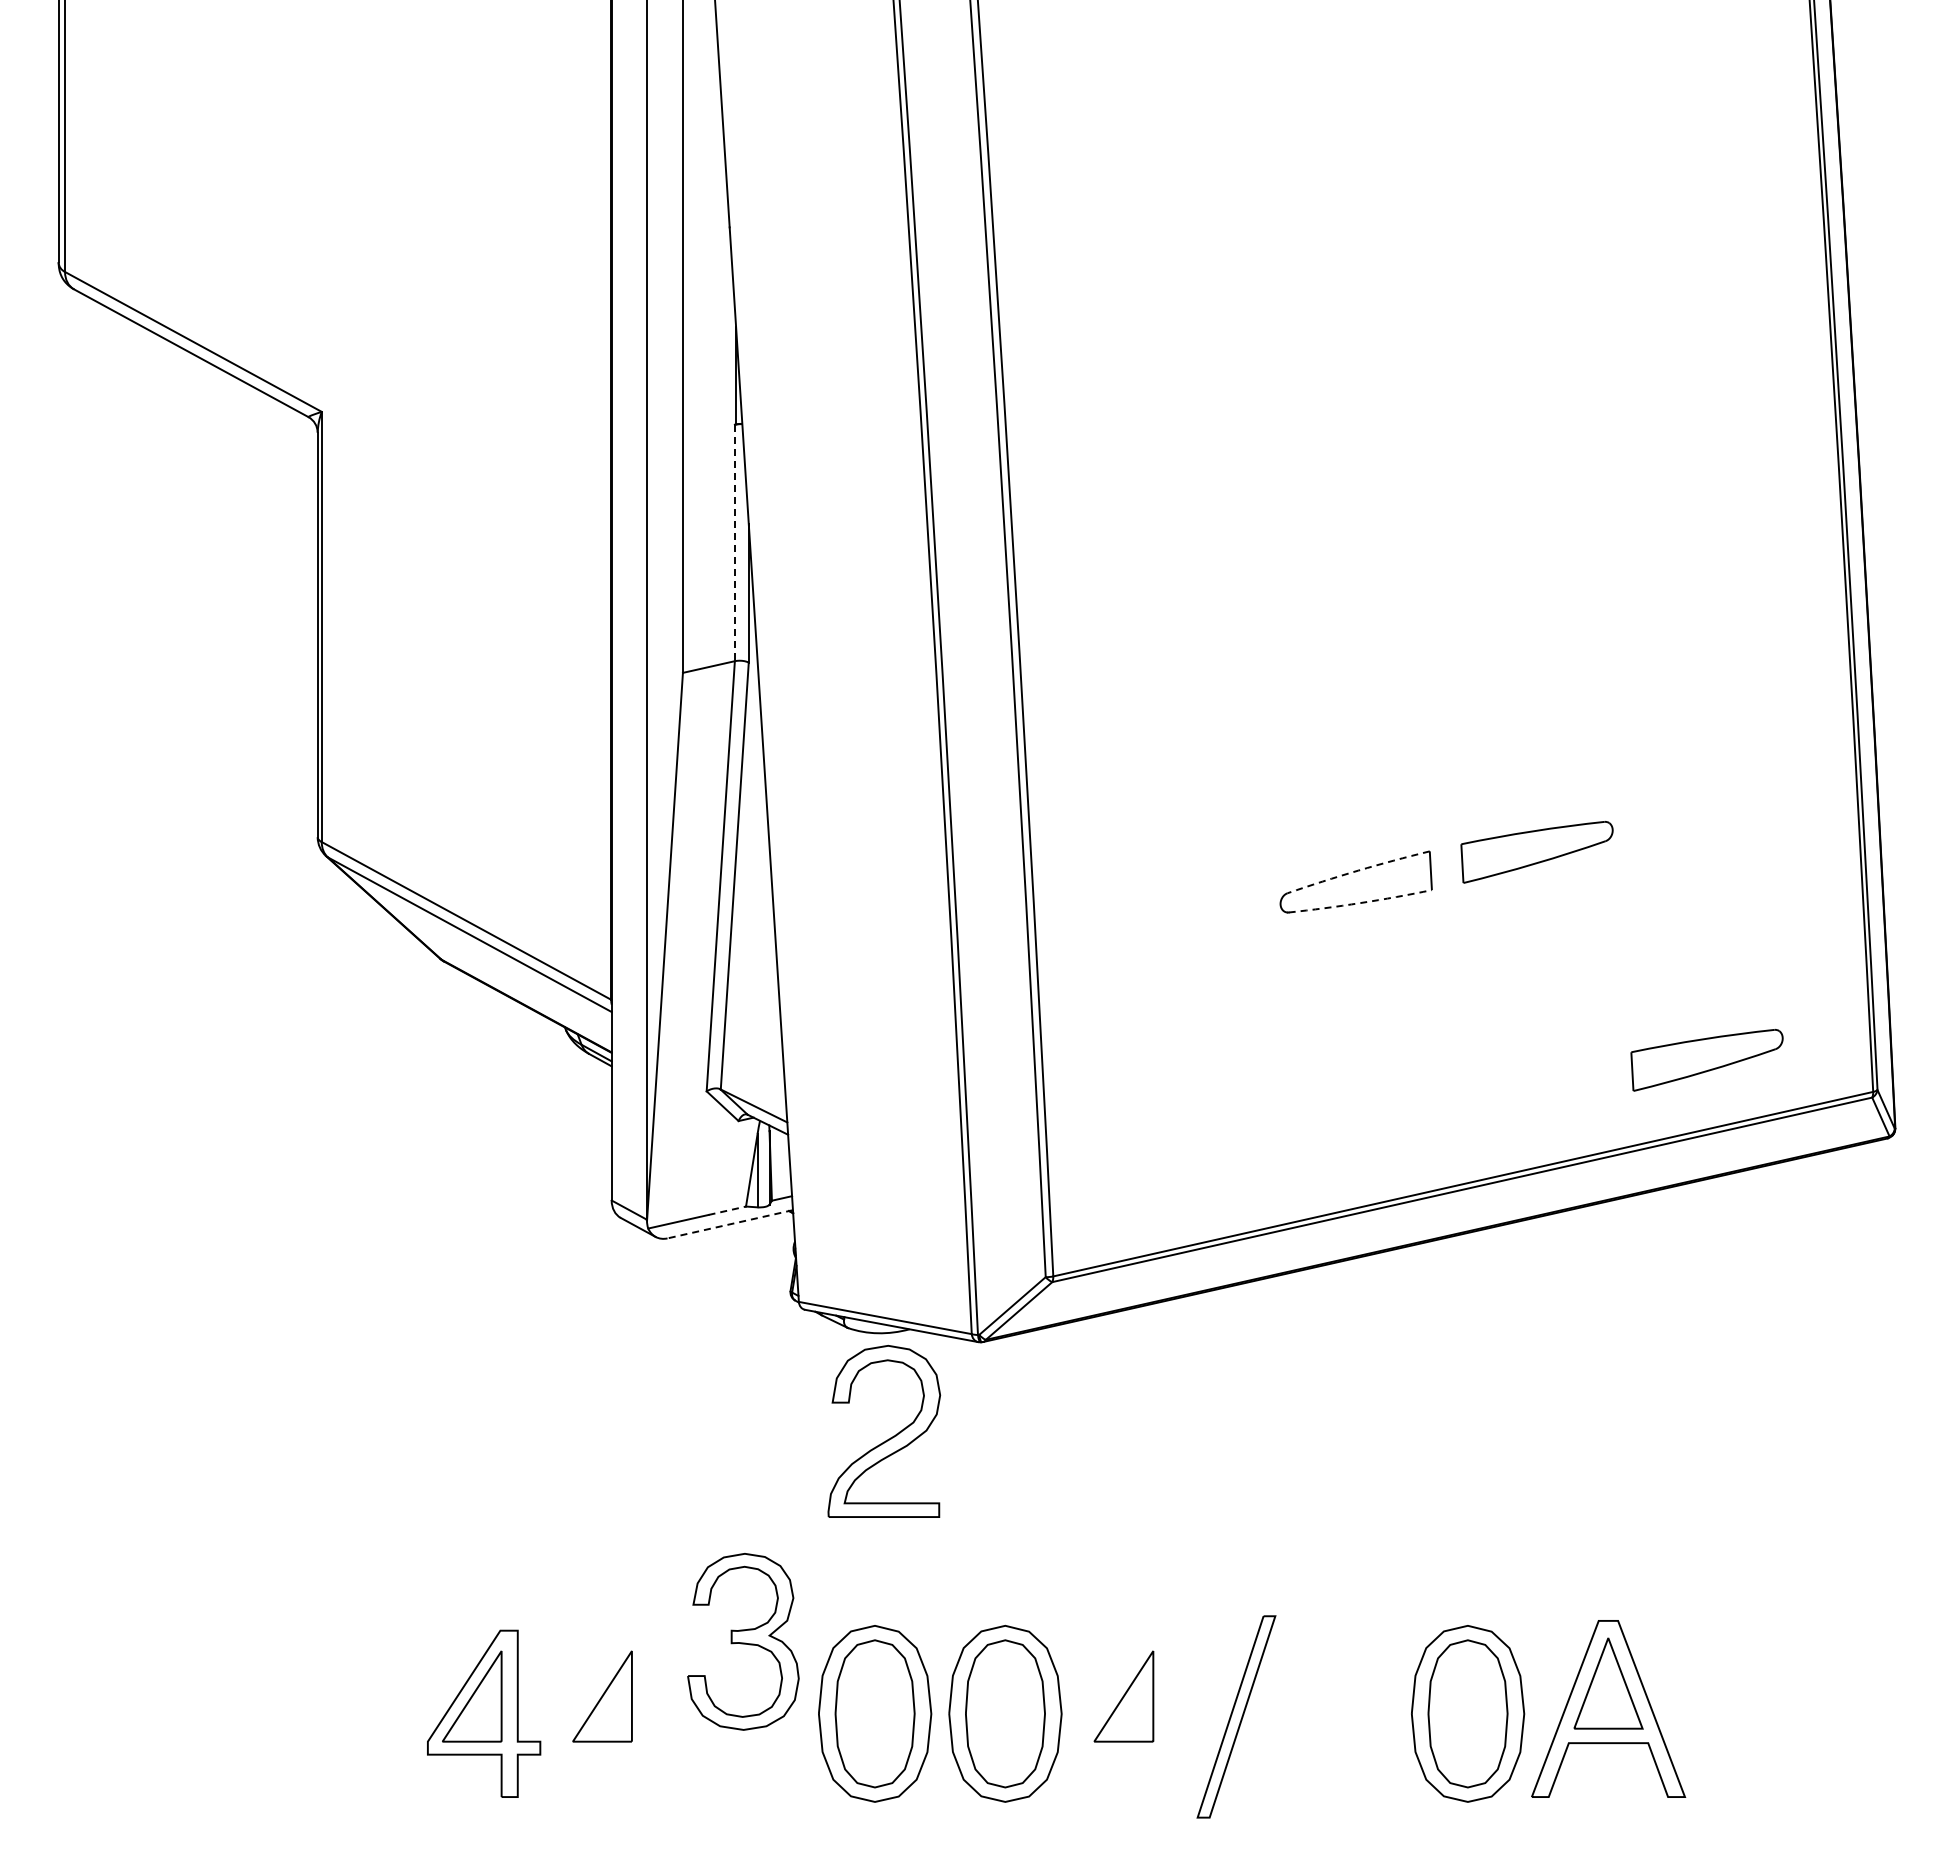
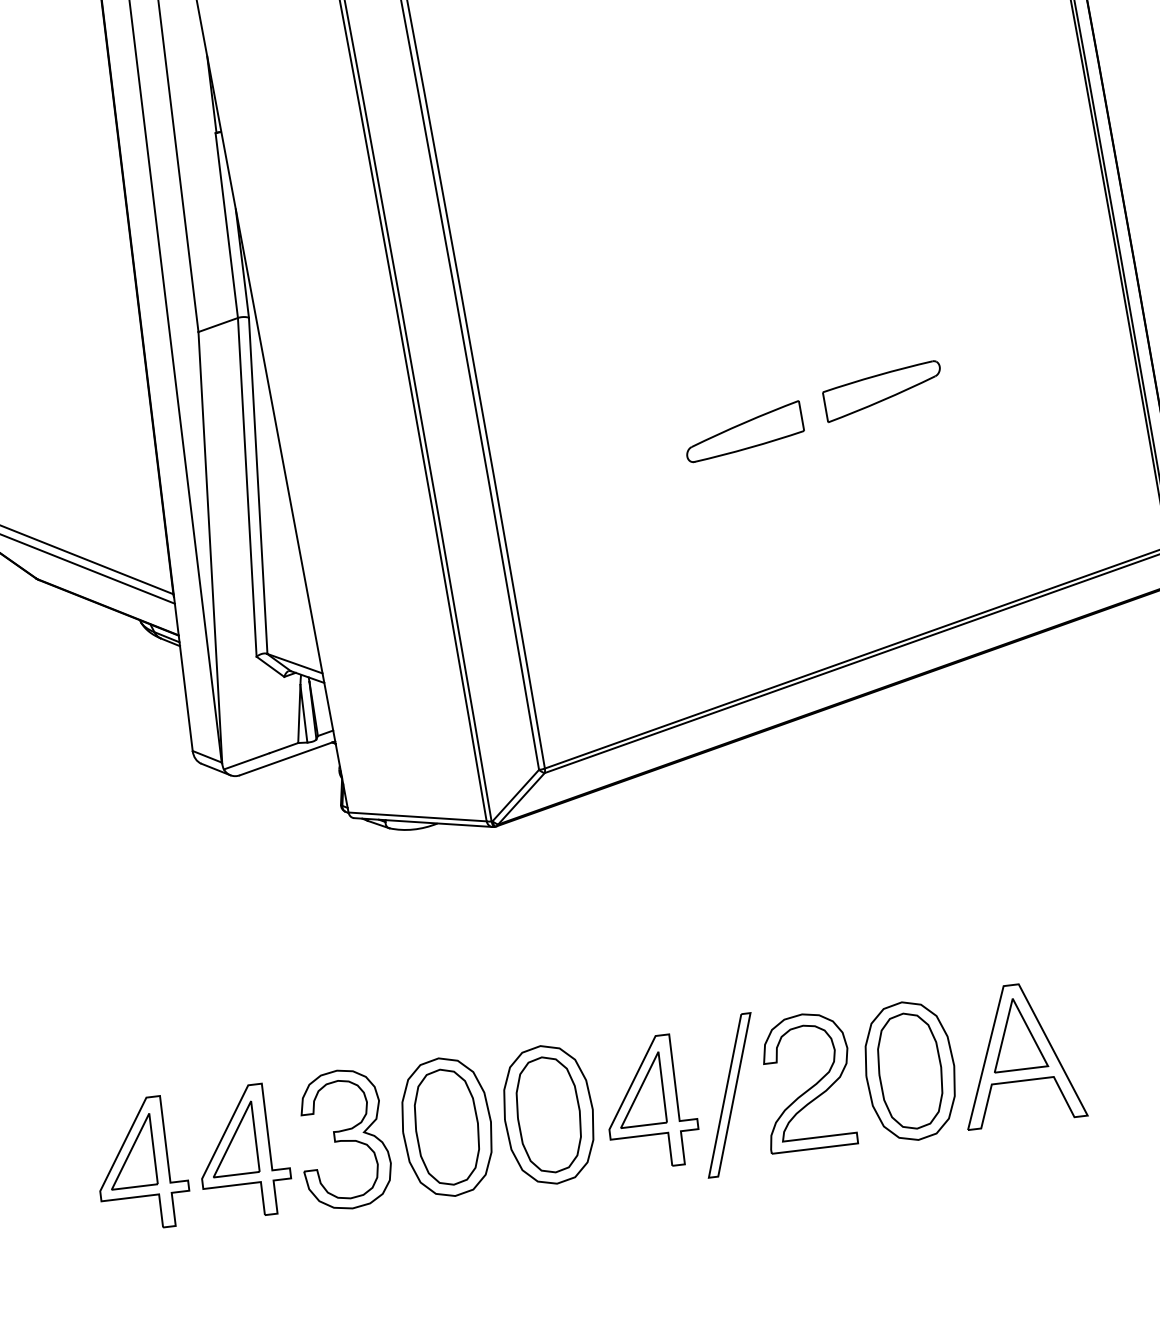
line: (734, 543) -> (226, 226), dashed -> solid
arc: (1358, 870) -> (744, 422), dashed -> solid
arc: (1360, 903) -> (749, 448), dashed -> solid
part: (1706, 1060) -> (1034, 538), removed
line: (727, 1210) -> (284, 747), dashed -> solid
line: (729, 1224) -> (287, 758), dashed -> solid
part: (888, 1438) -> (811, 1086), moved
part: (743, 1641) -> (344, 1139), moved
part: (614, 1713) -> (243, 1151), added
part: (1135, 1713) -> (650, 1102), added

